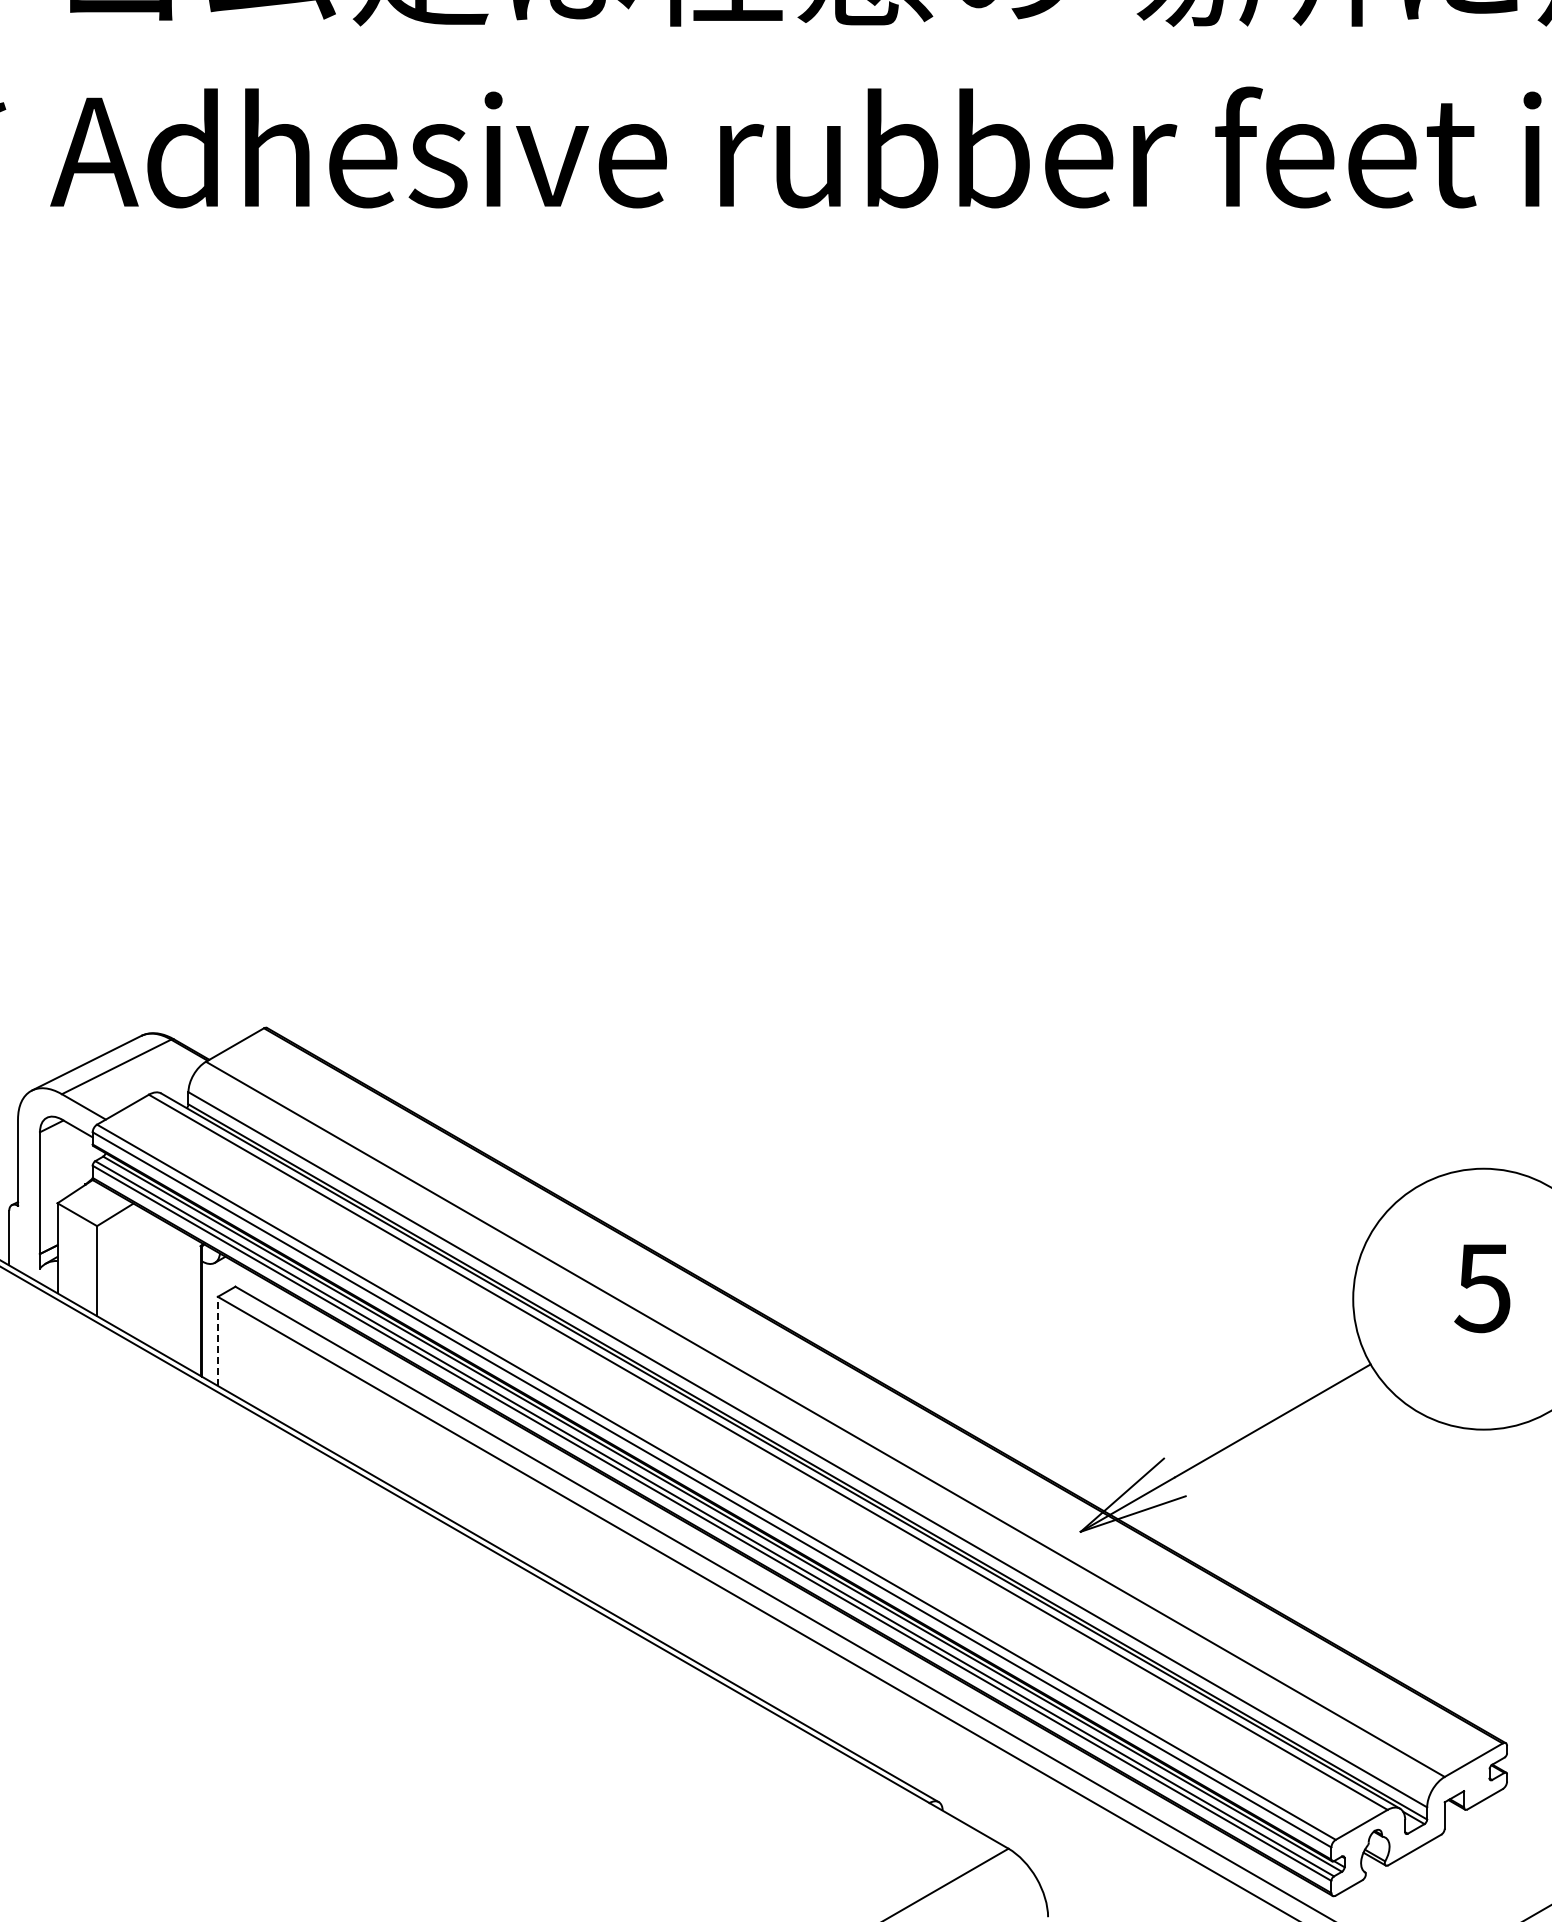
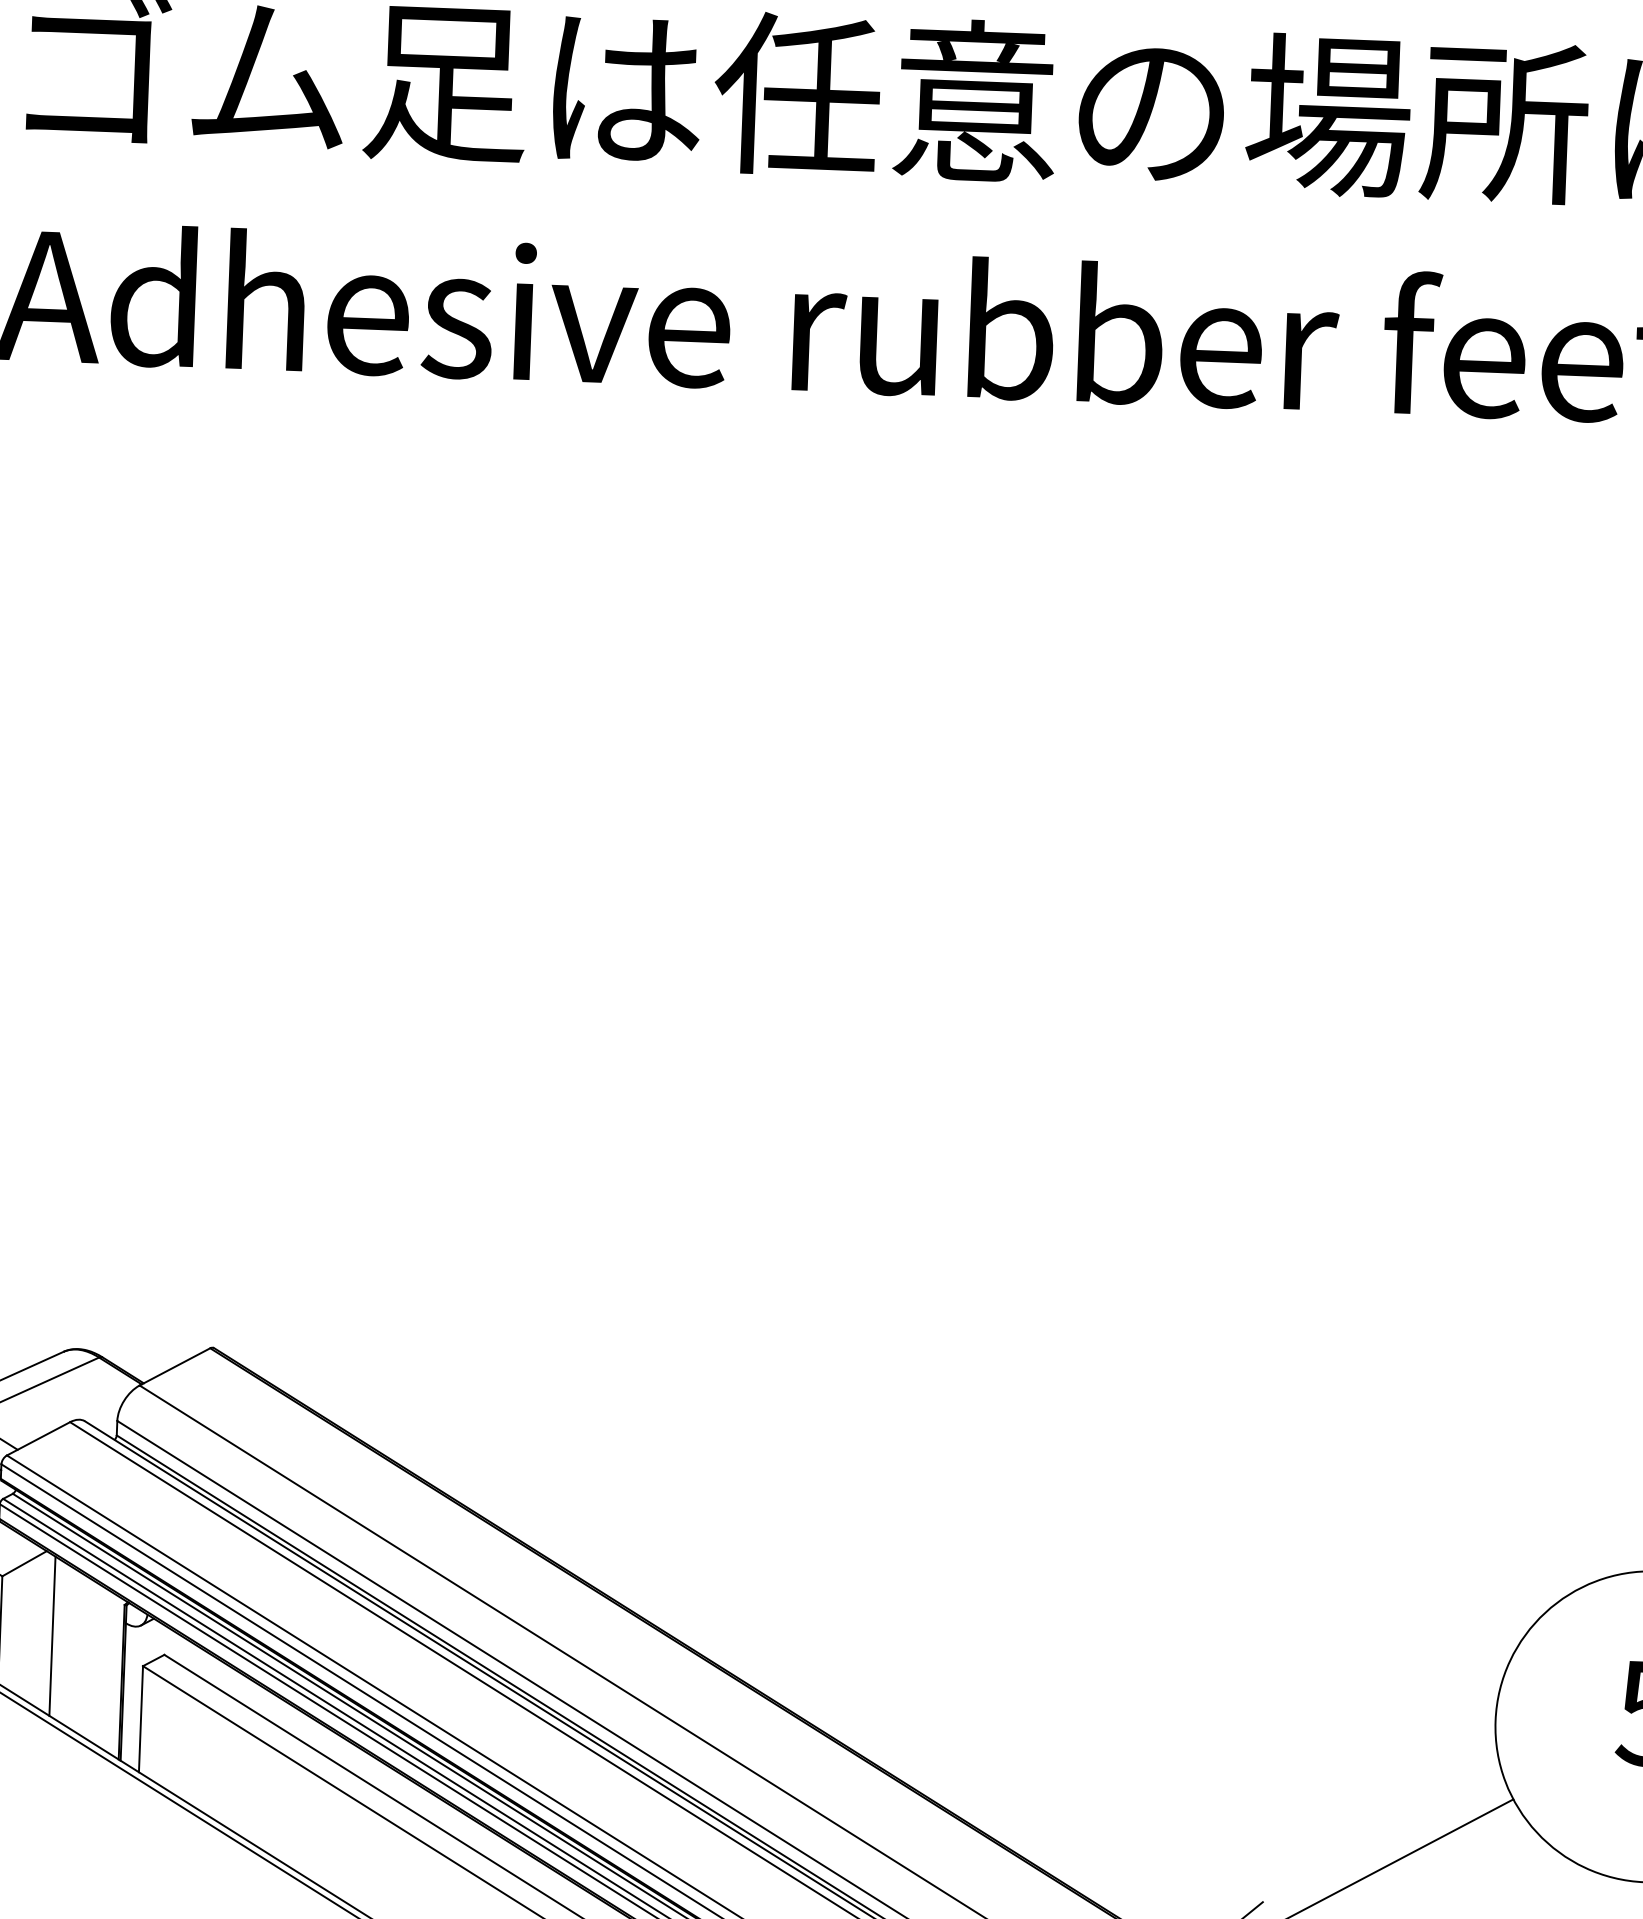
line: (141, 1274) -> (53, 1636), added
line: (217, 1341) -> (140, 1719), dashed -> solid

